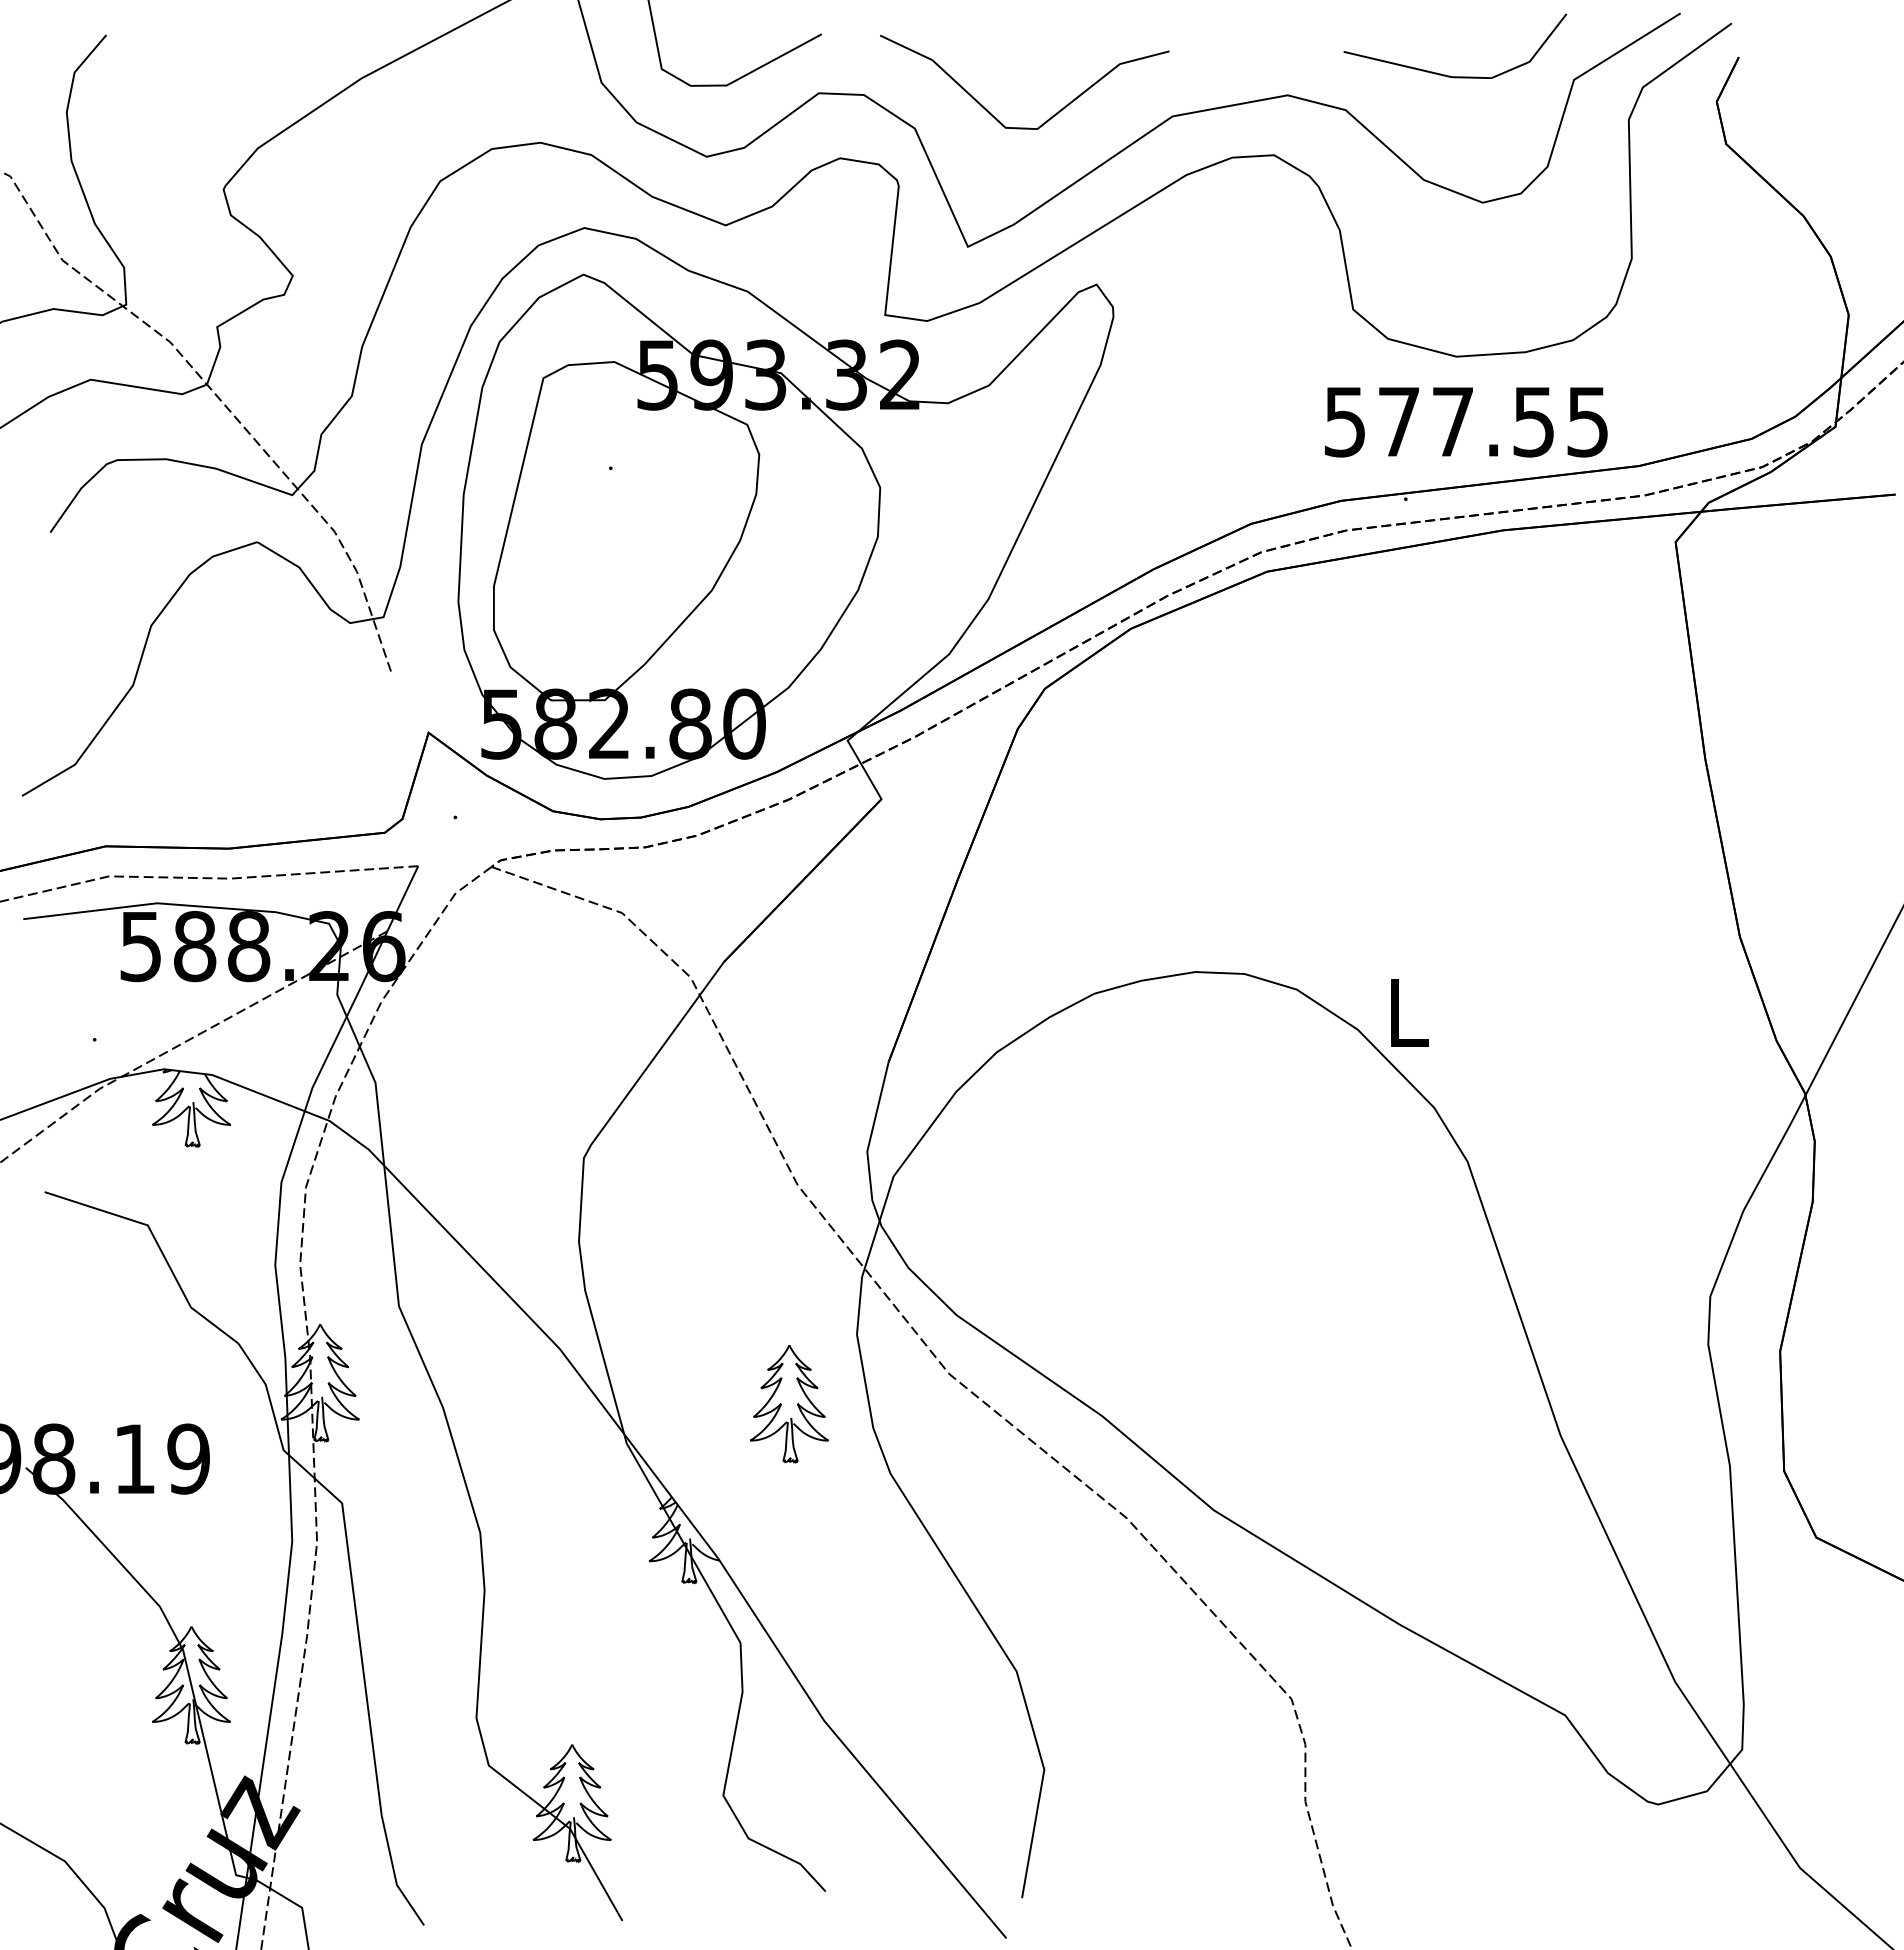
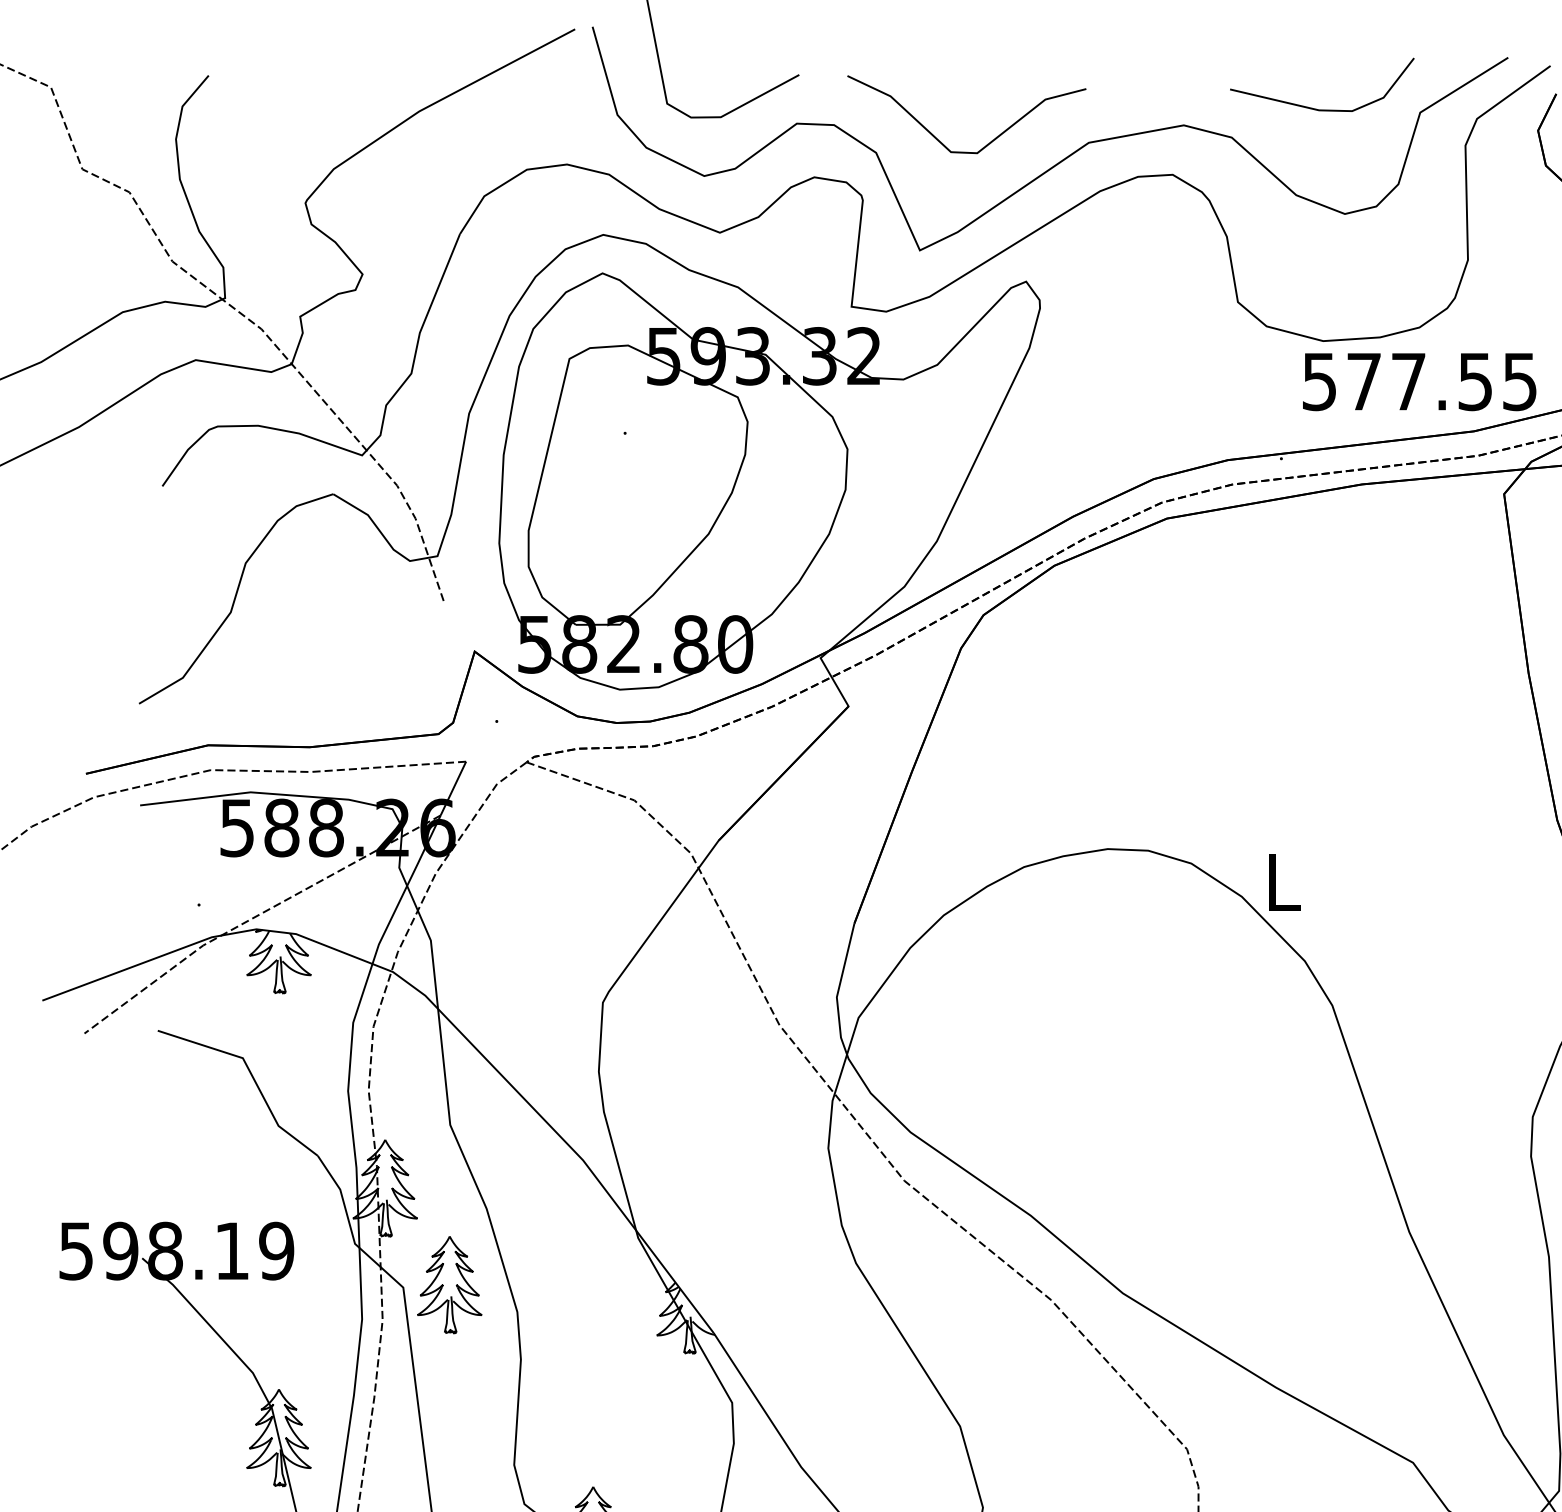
text: (1466, 422) -> (1419, 382), moved
part: (789, 1404) -> (449, 1285), moved

